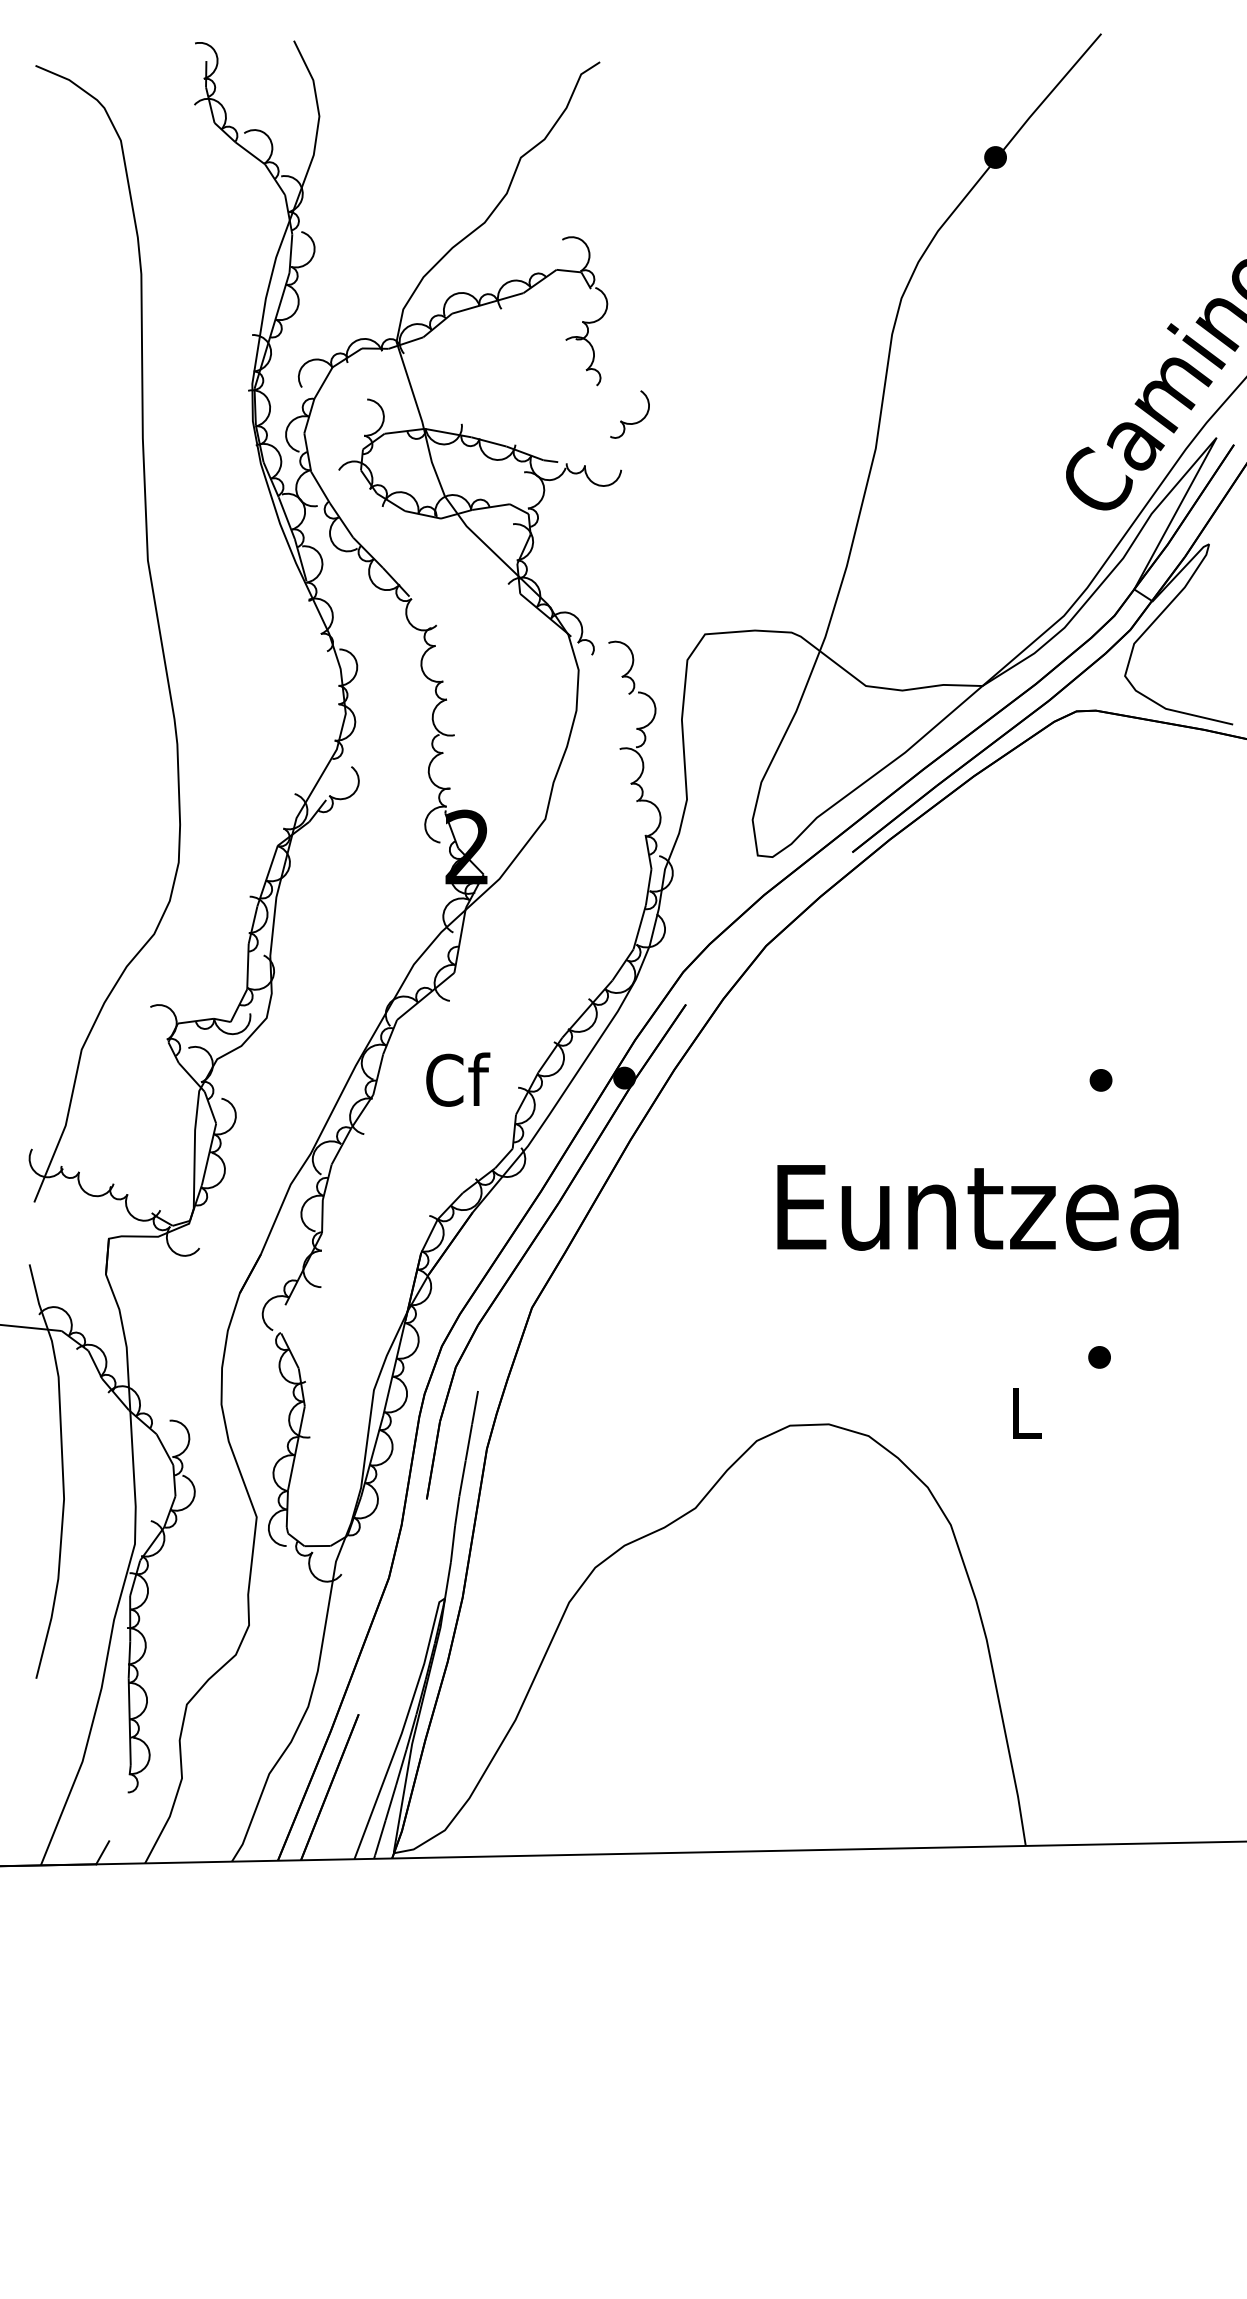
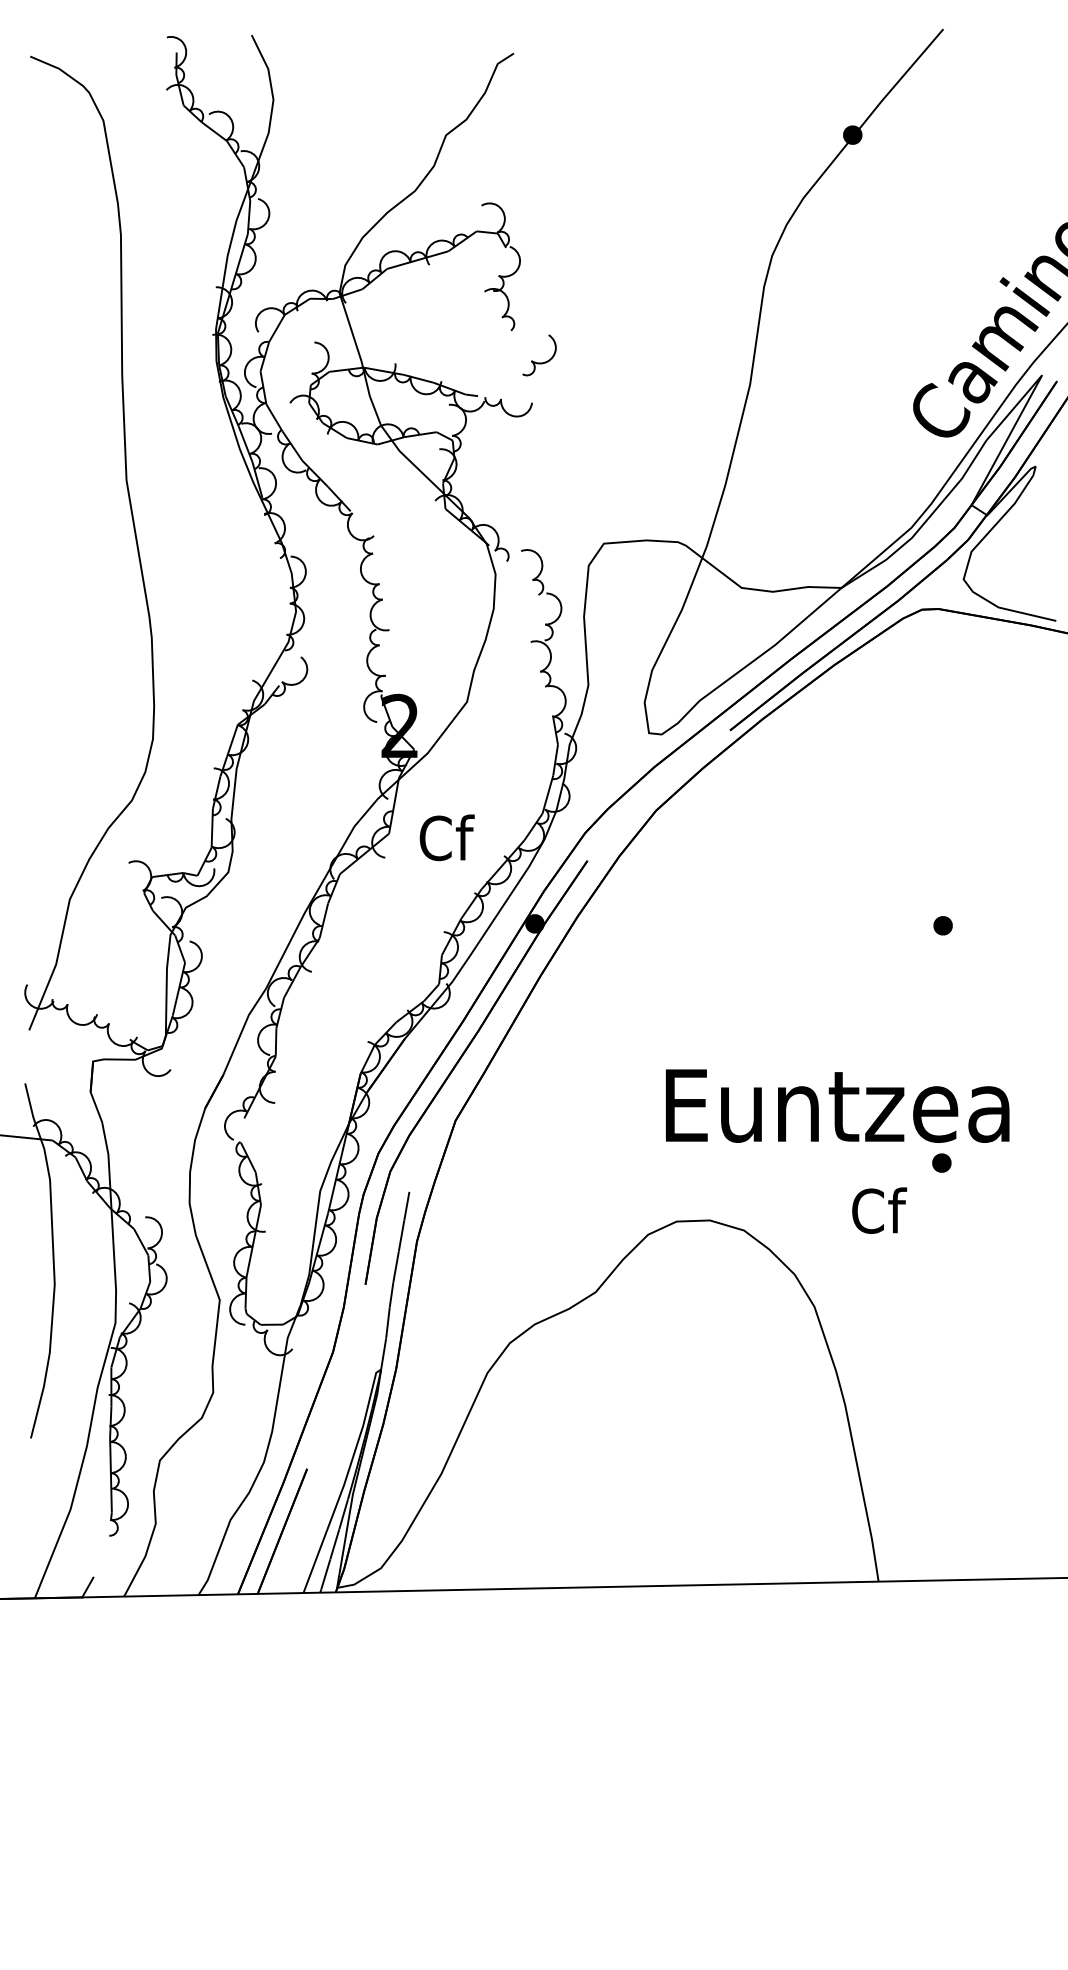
text: (458, 1079) -> (447, 837), moved
text: (977, 1207) -> (837, 1105), moved
text: (1026, 1412) -> (879, 1210), L -> Cf

